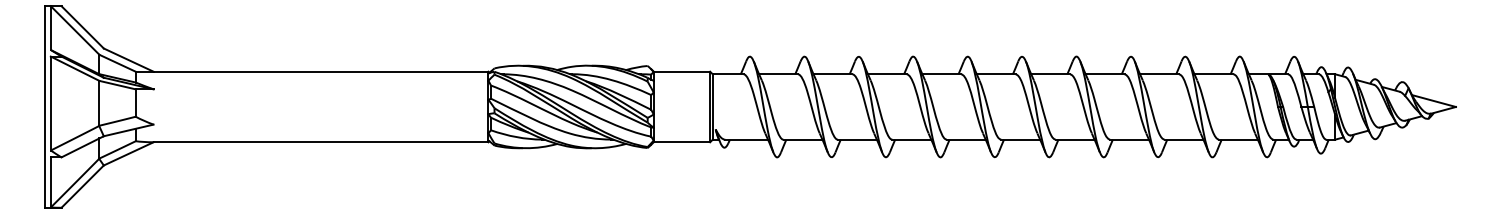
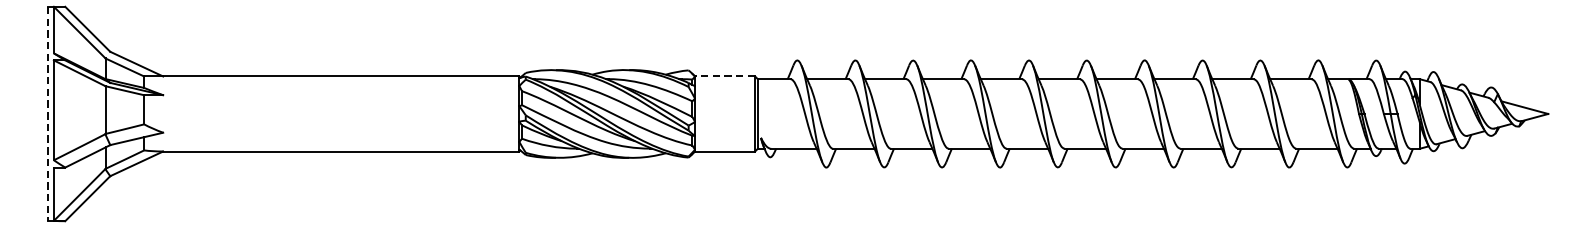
line: (681, 71) -> (724, 76), solid -> dashed
line: (45, 106) -> (48, 113), solid -> dashed

